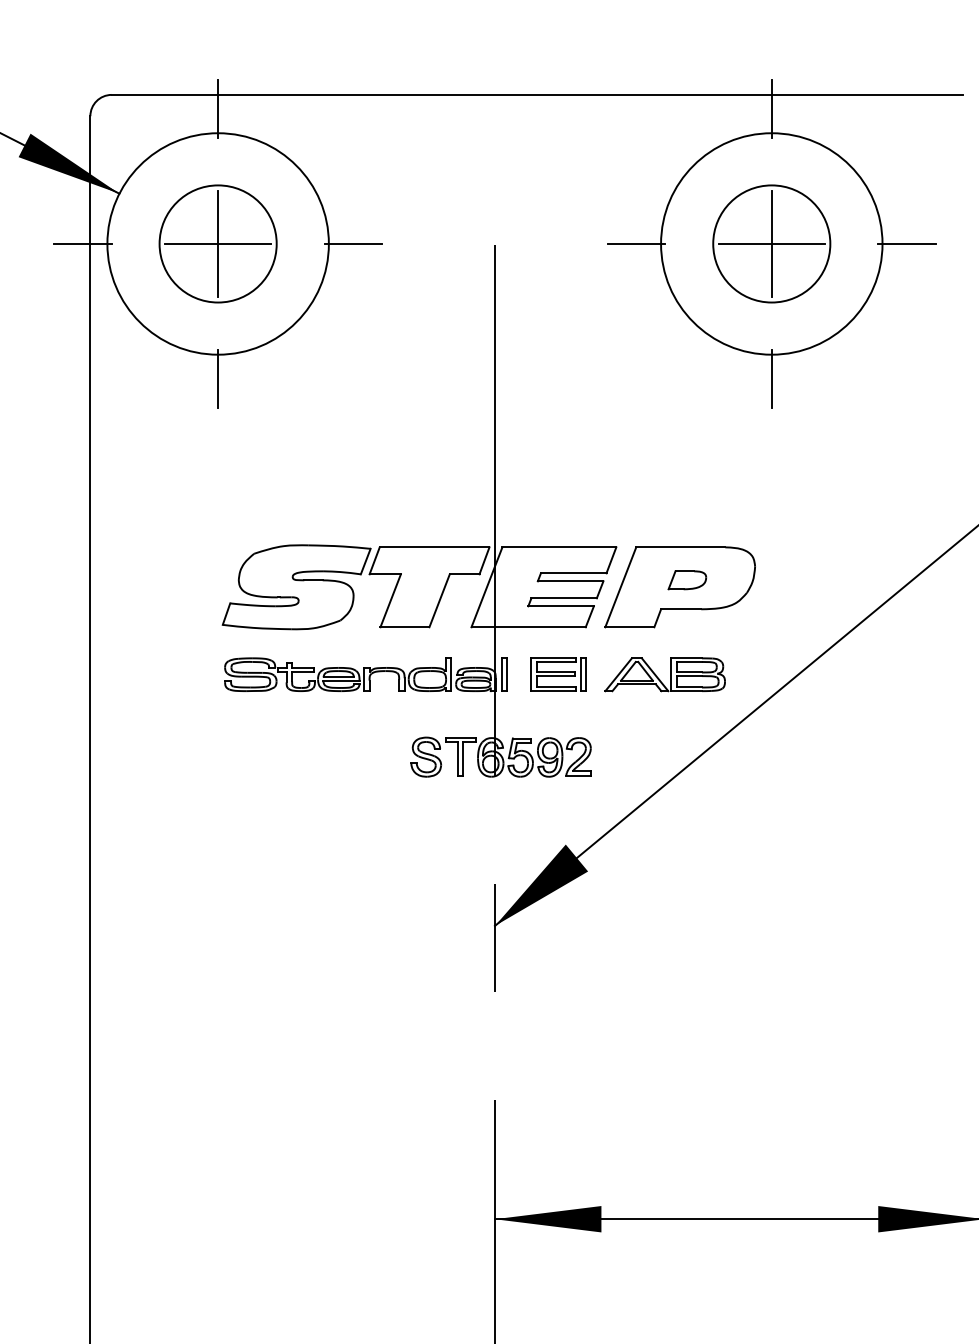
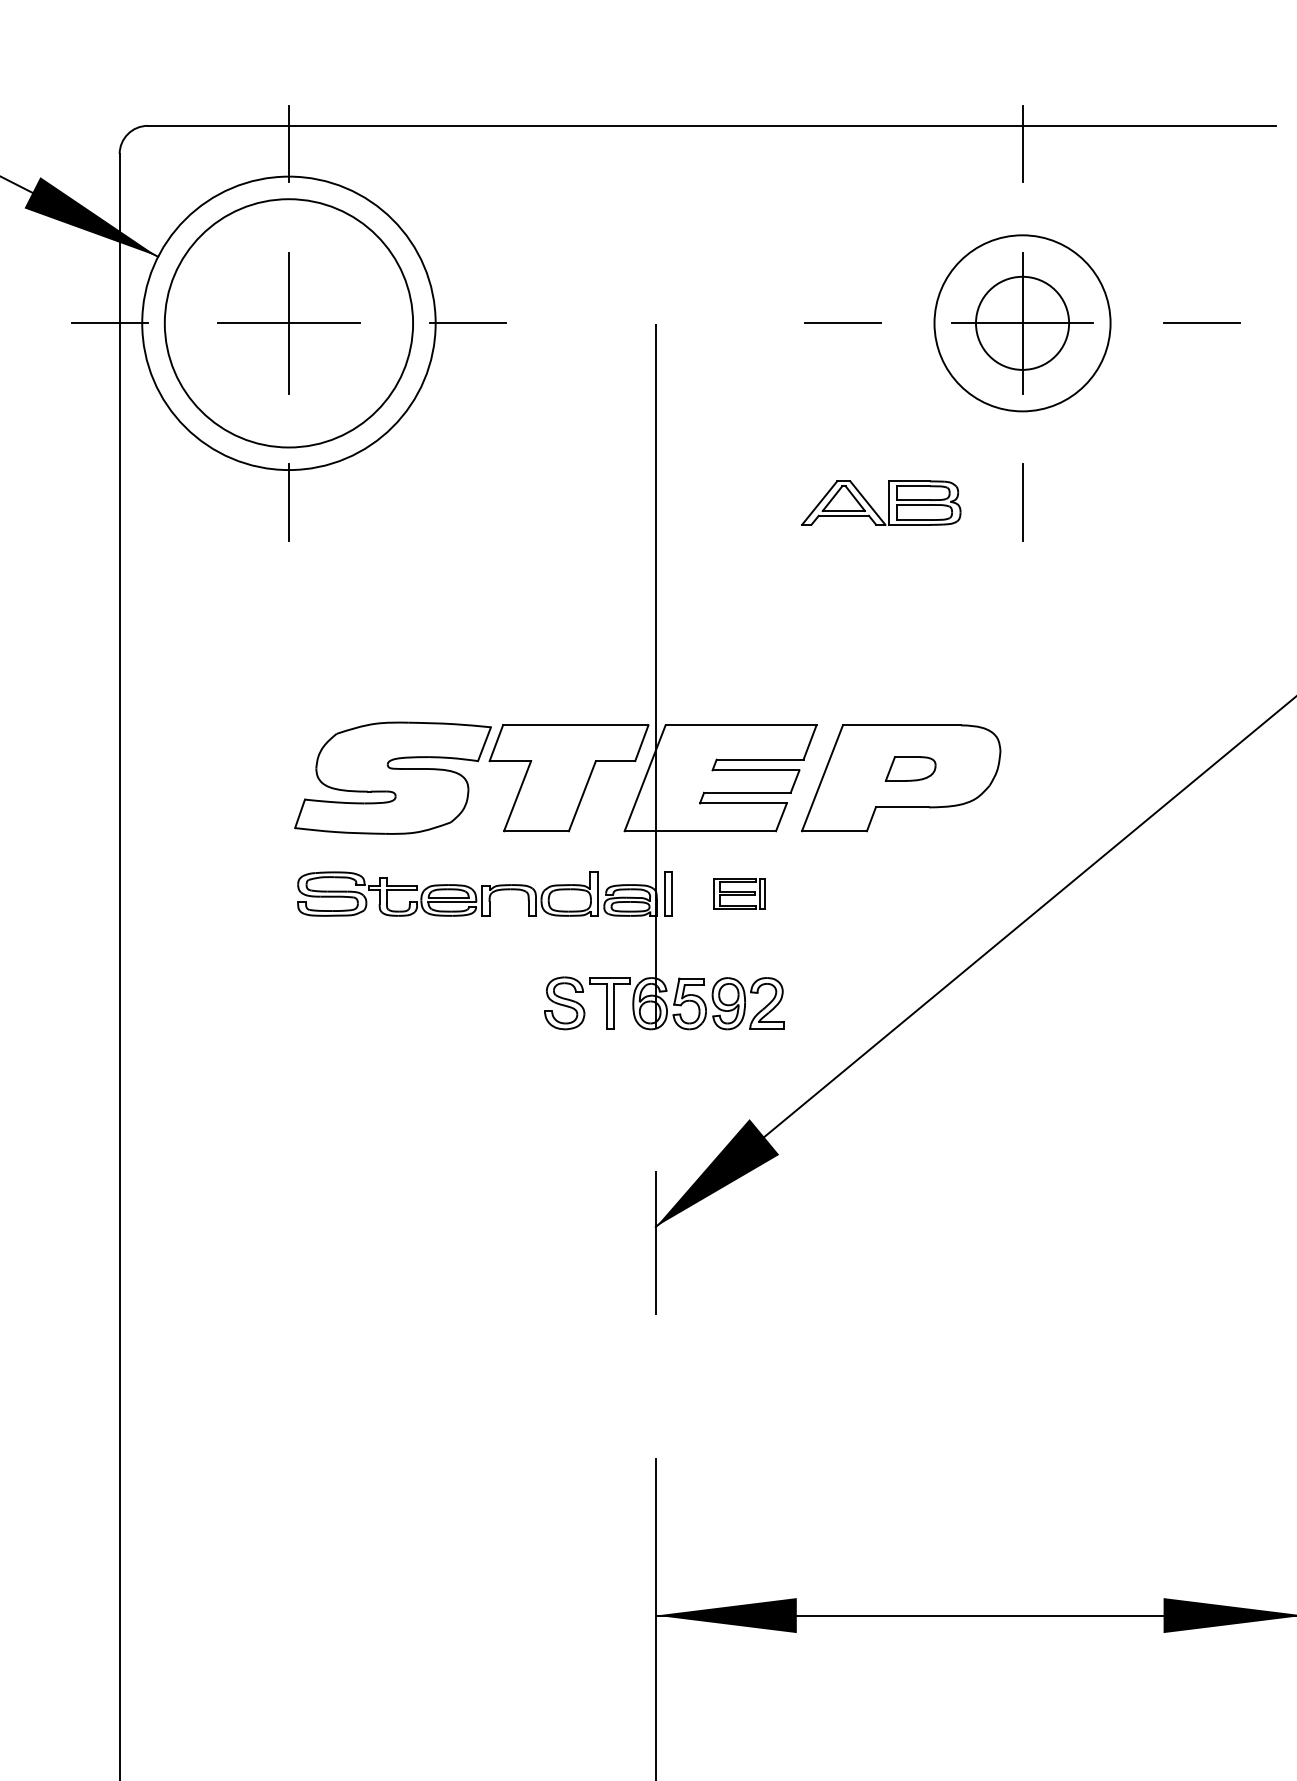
circle: (217, 243) -> (288, 322), size x1.6
circle: (771, 243) -> (1022, 322), size x0.6
circle: (771, 244) -> (1022, 323), size x0.6
part: (558, 674) -> (739, 893), size x0.7
part: (670, 674) -> (888, 502), moved

